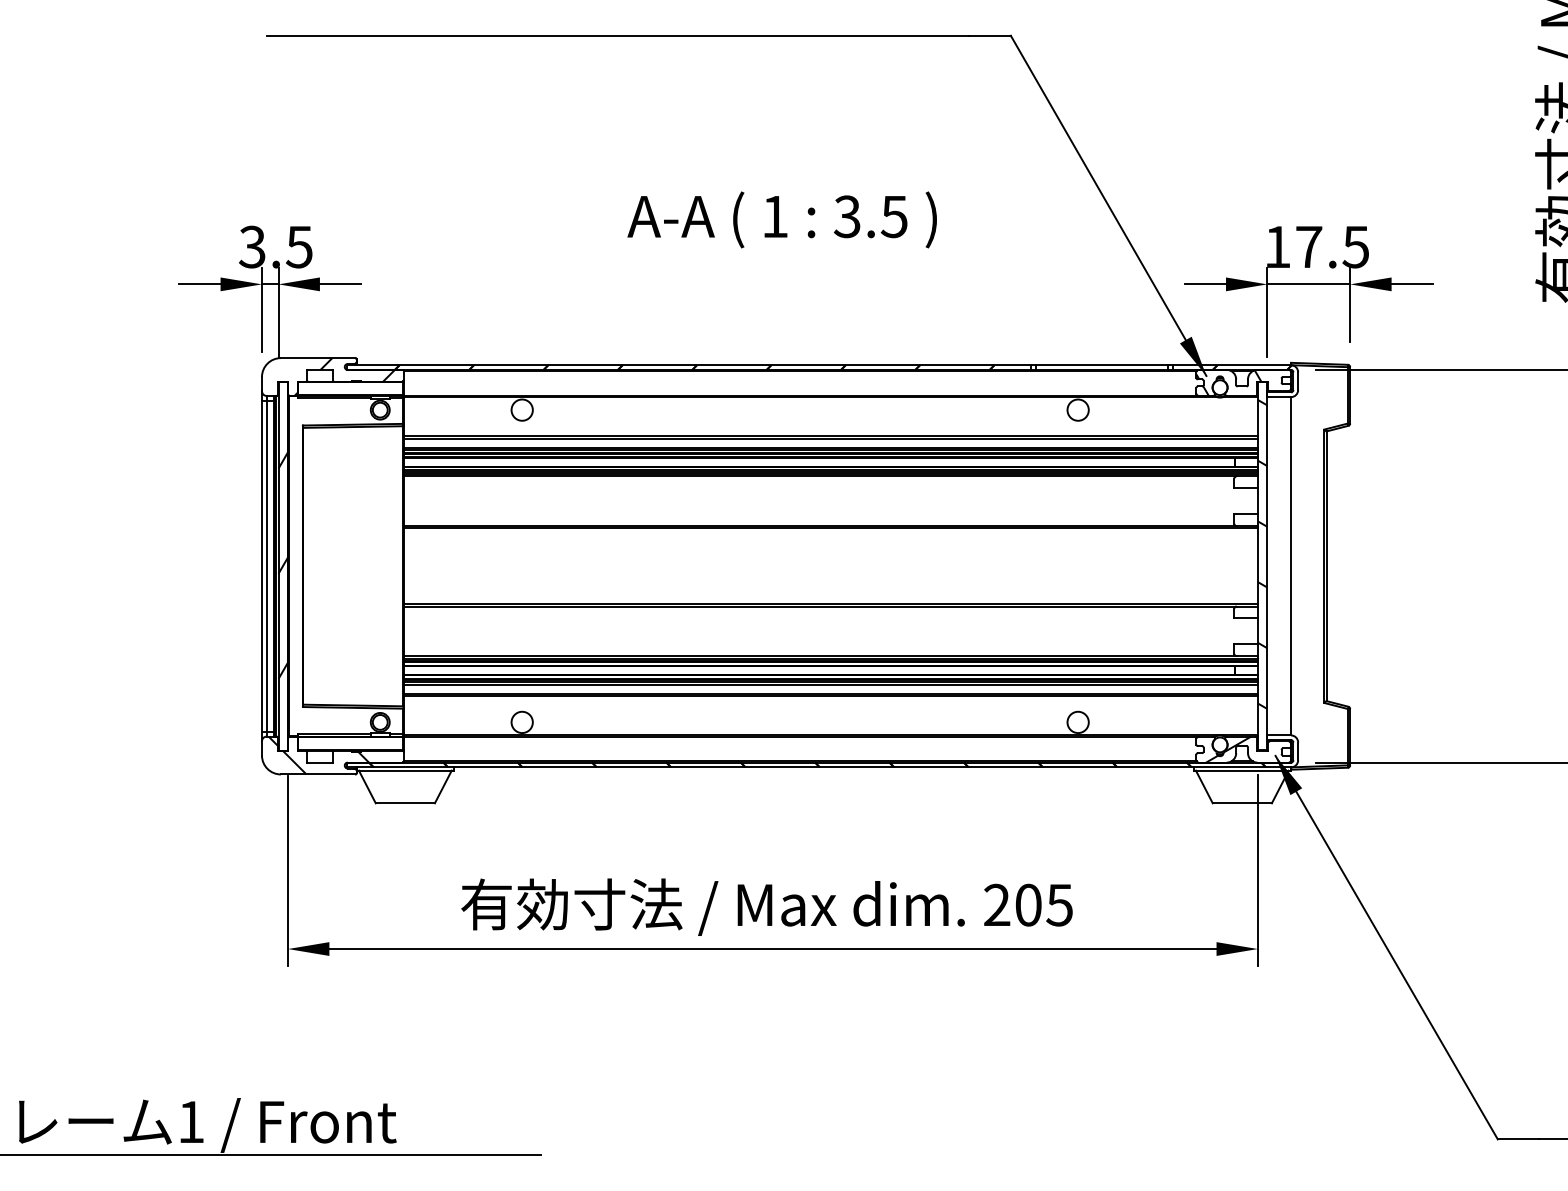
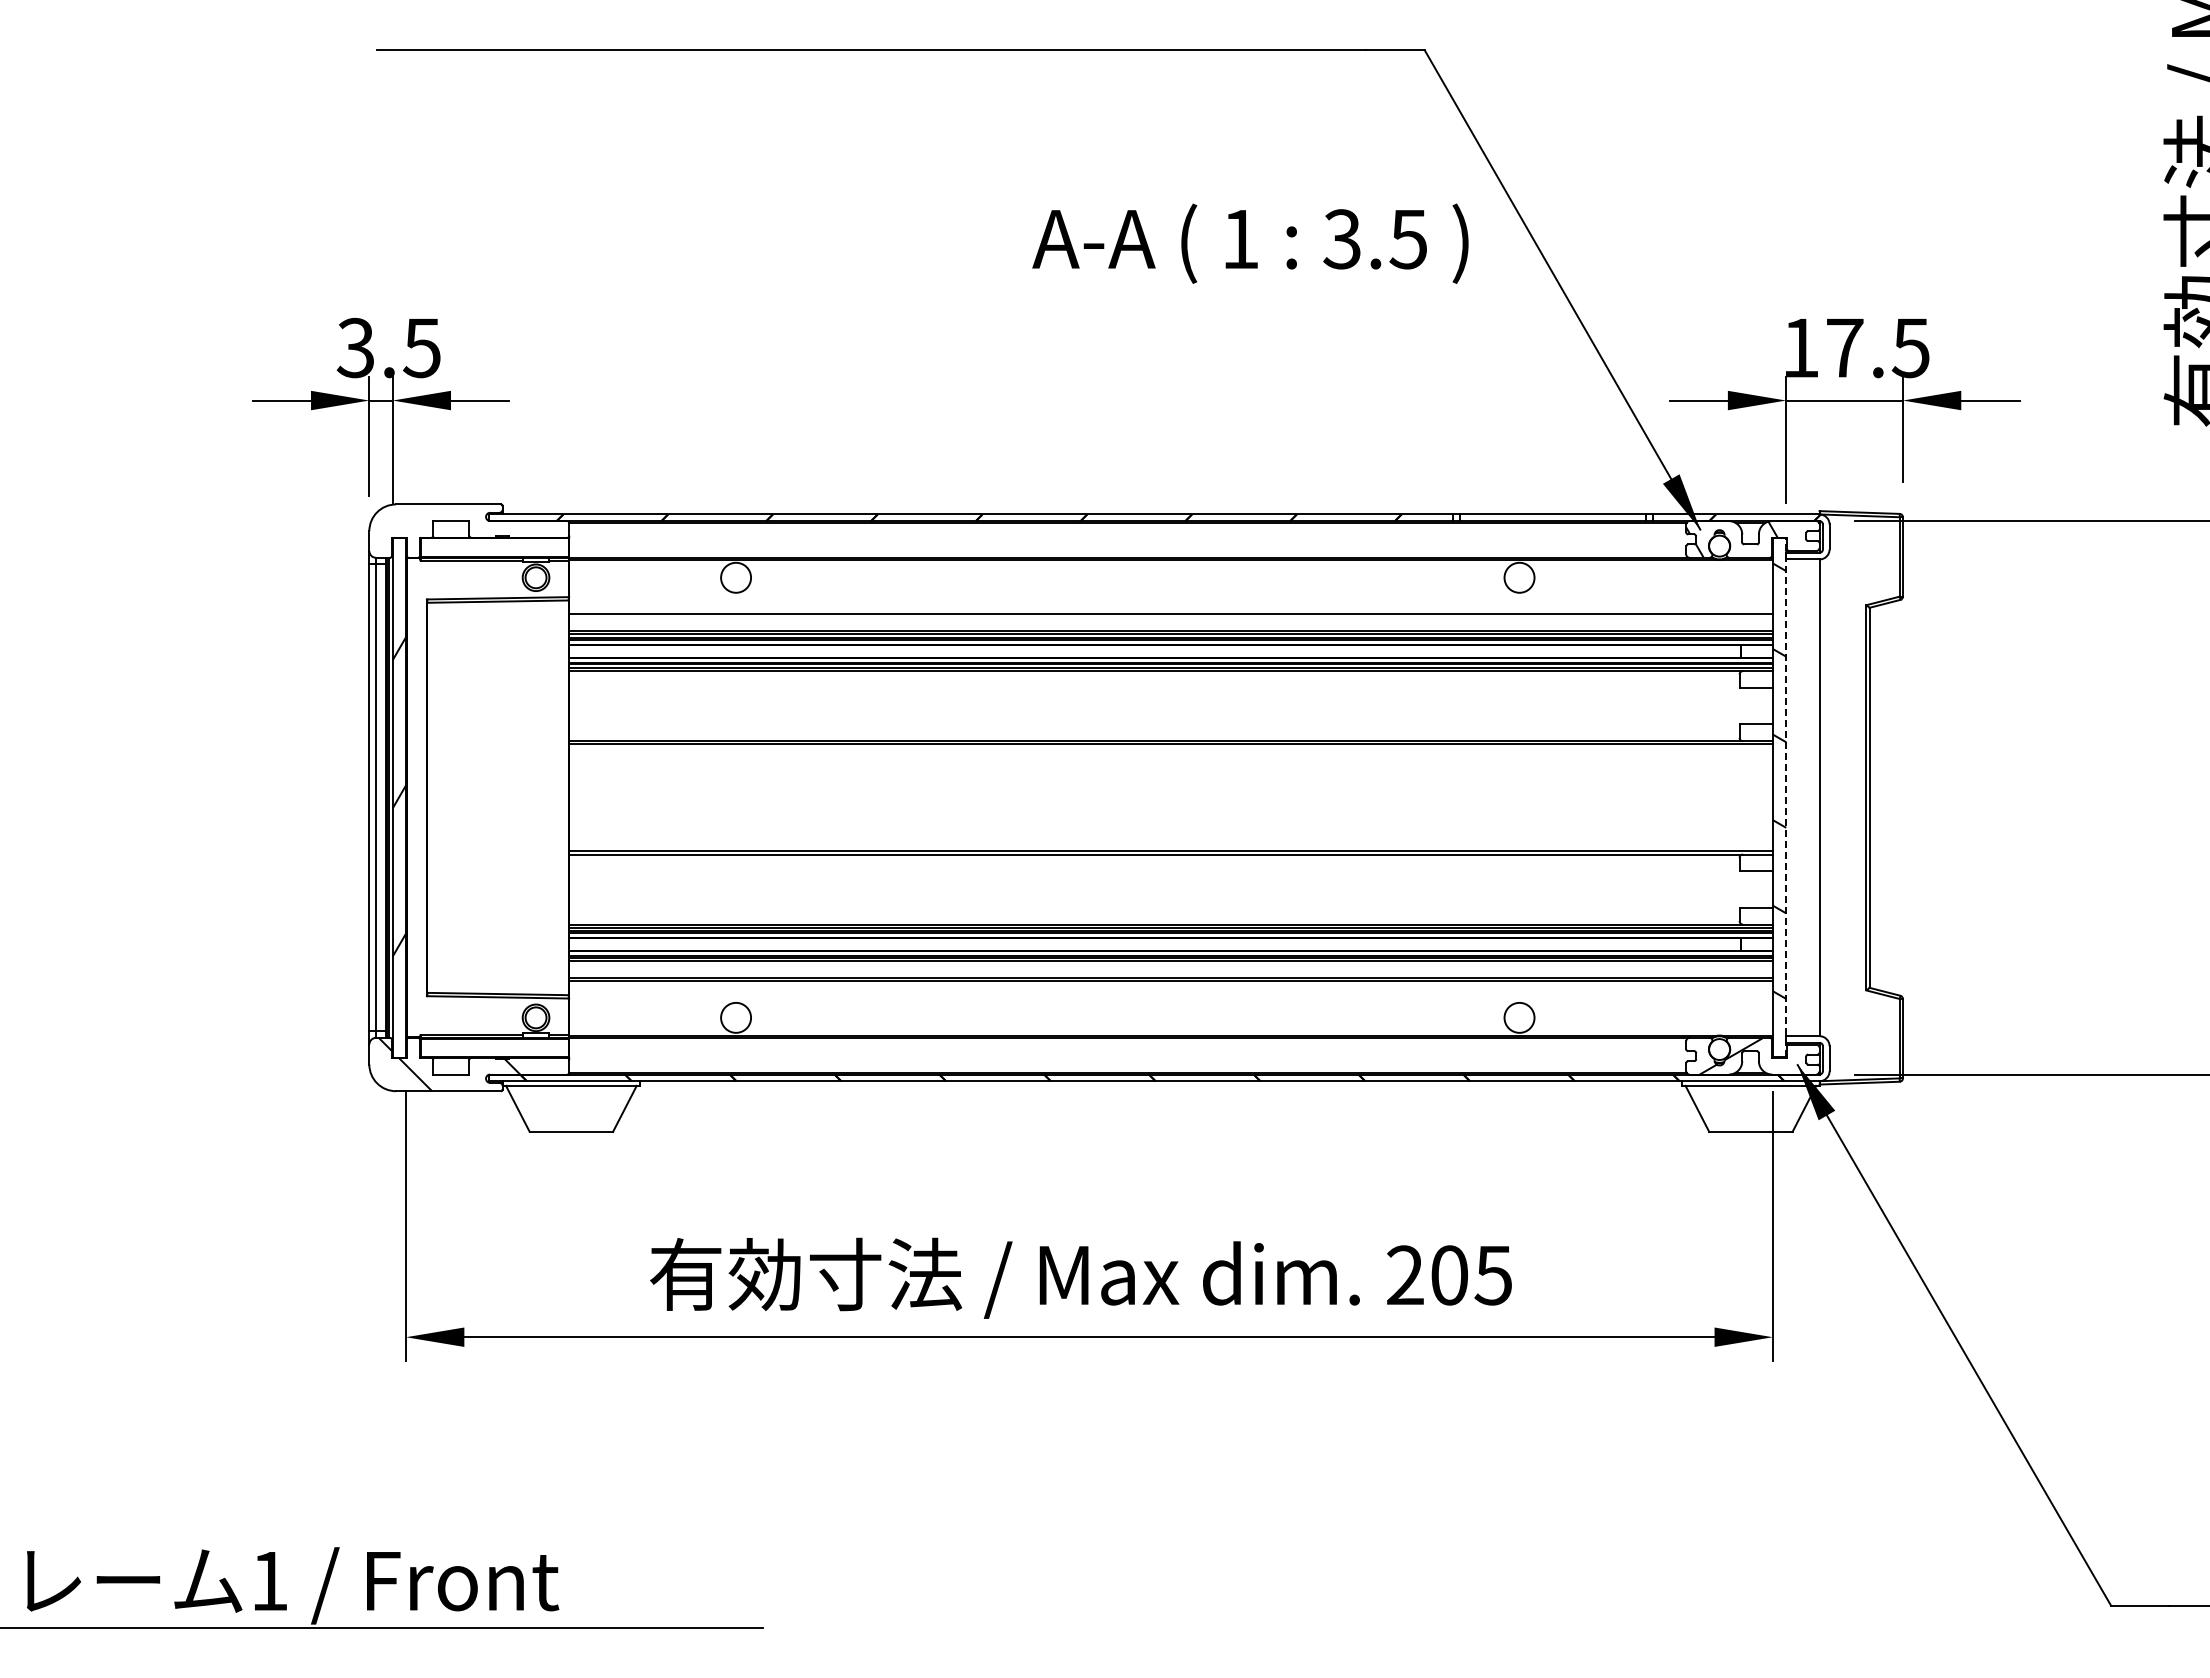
text: (782, 219) -> (1250, 243), moved
hatch: (344, 376) -> (485, 530), removed
line: (830, 438) -> (1170, 617), removed
line: (1267, 566) -> (1786, 797), solid -> dashed
line: (830, 684) -> (1170, 964), removed

